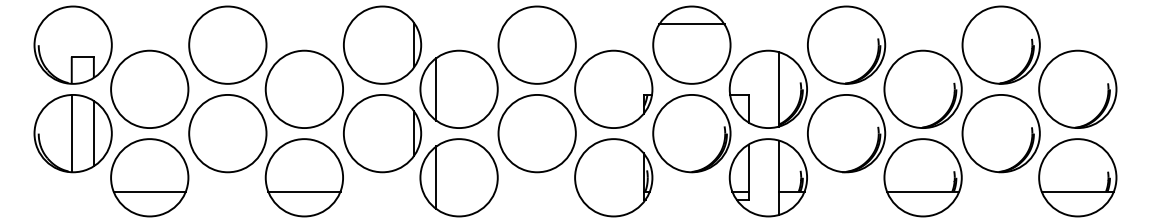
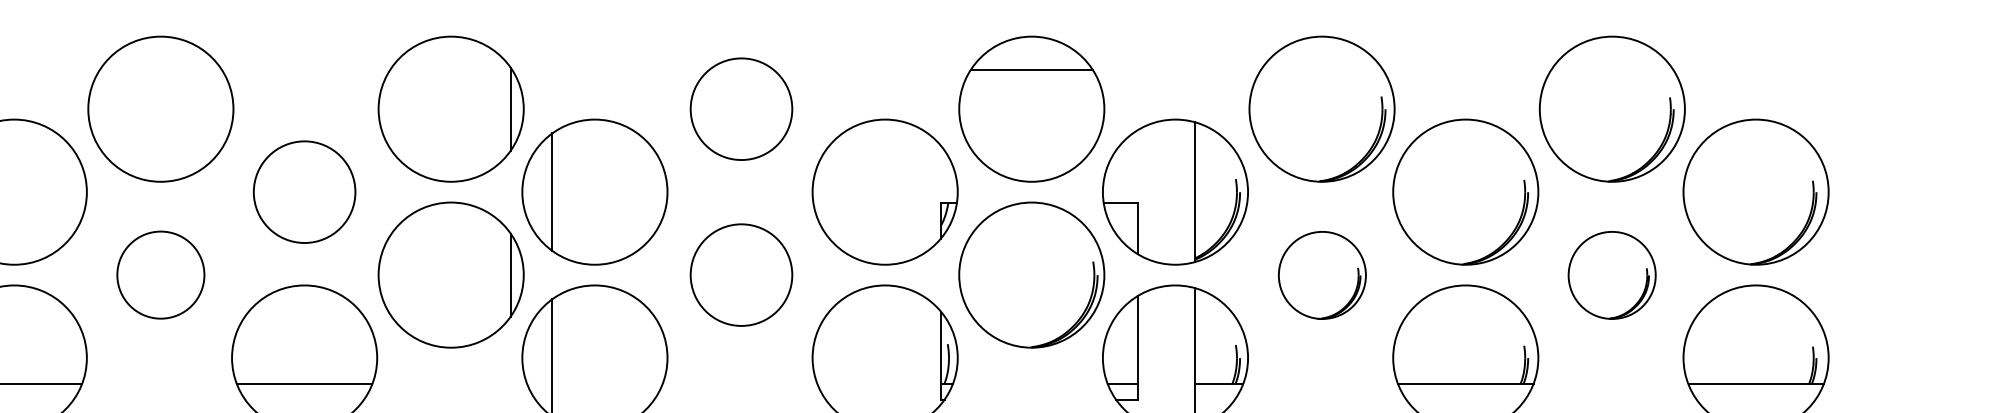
circle: (536, 44) -> (740, 107), size x0.7
circle: (304, 89) -> (304, 192), size x0.7
circle: (227, 133) -> (160, 274), size x0.6
circle: (536, 133) -> (740, 274), size x0.7
part: (846, 133) -> (1321, 274), size x0.6
part: (1000, 133) -> (1611, 274), size x0.6

